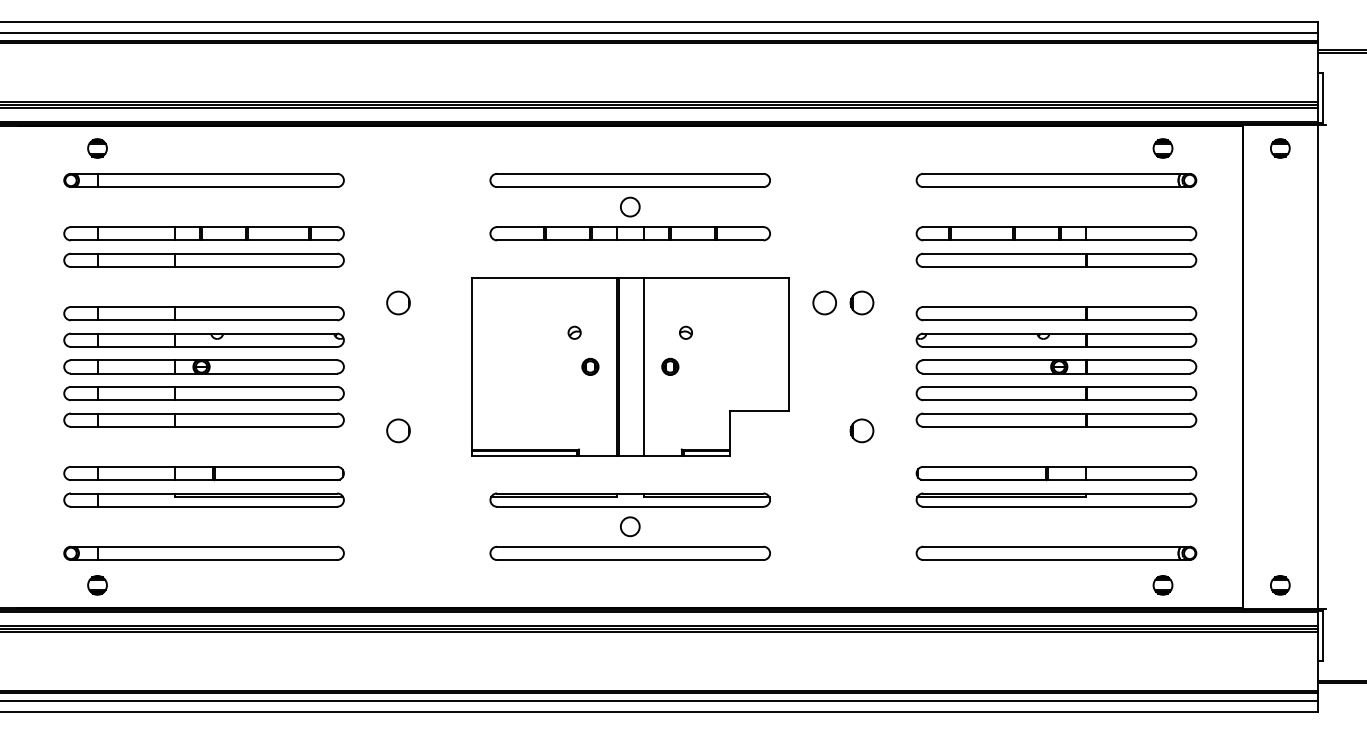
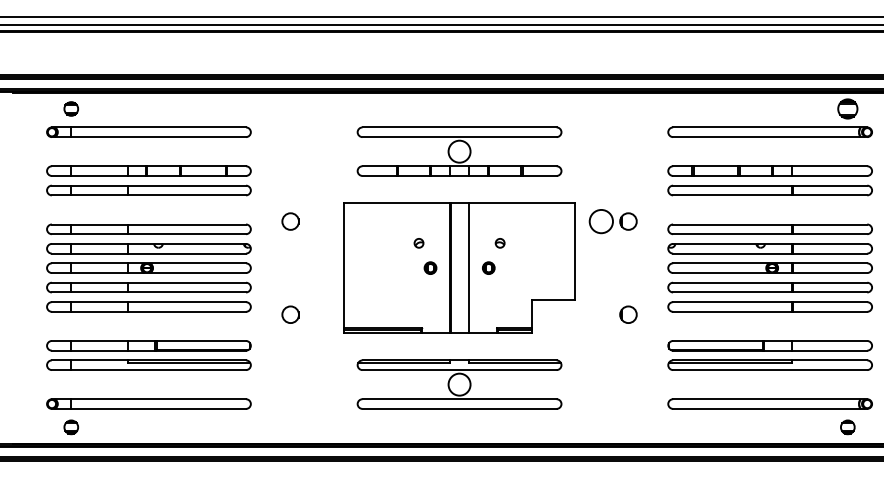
part: (1162, 148) -> (847, 108), size x1.4
circle: (629, 206) -> (459, 151), size x1.6
circle: (824, 302) -> (601, 221), size x1.4
circle: (629, 526) -> (459, 384), size x1.6

